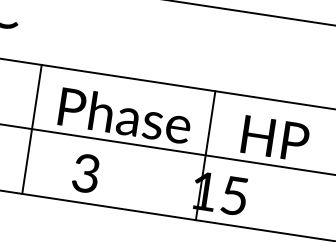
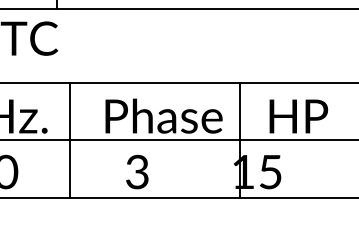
line: (32, 129) -> (70, 140), moved

